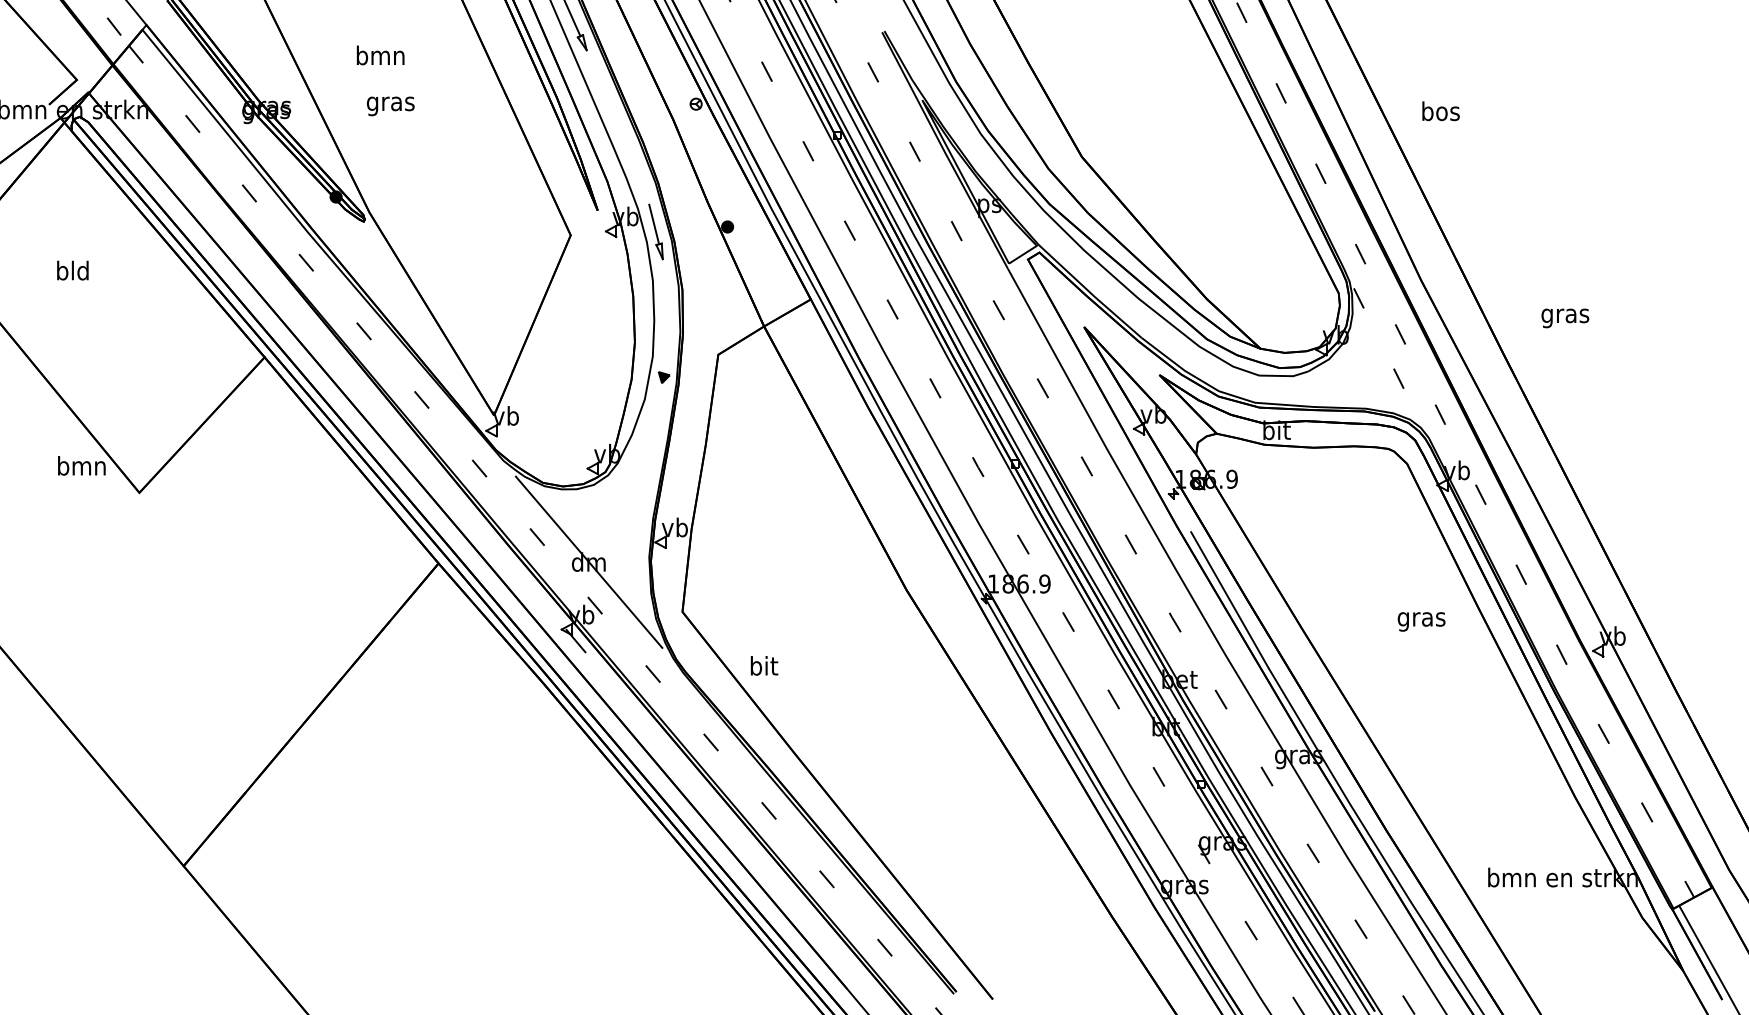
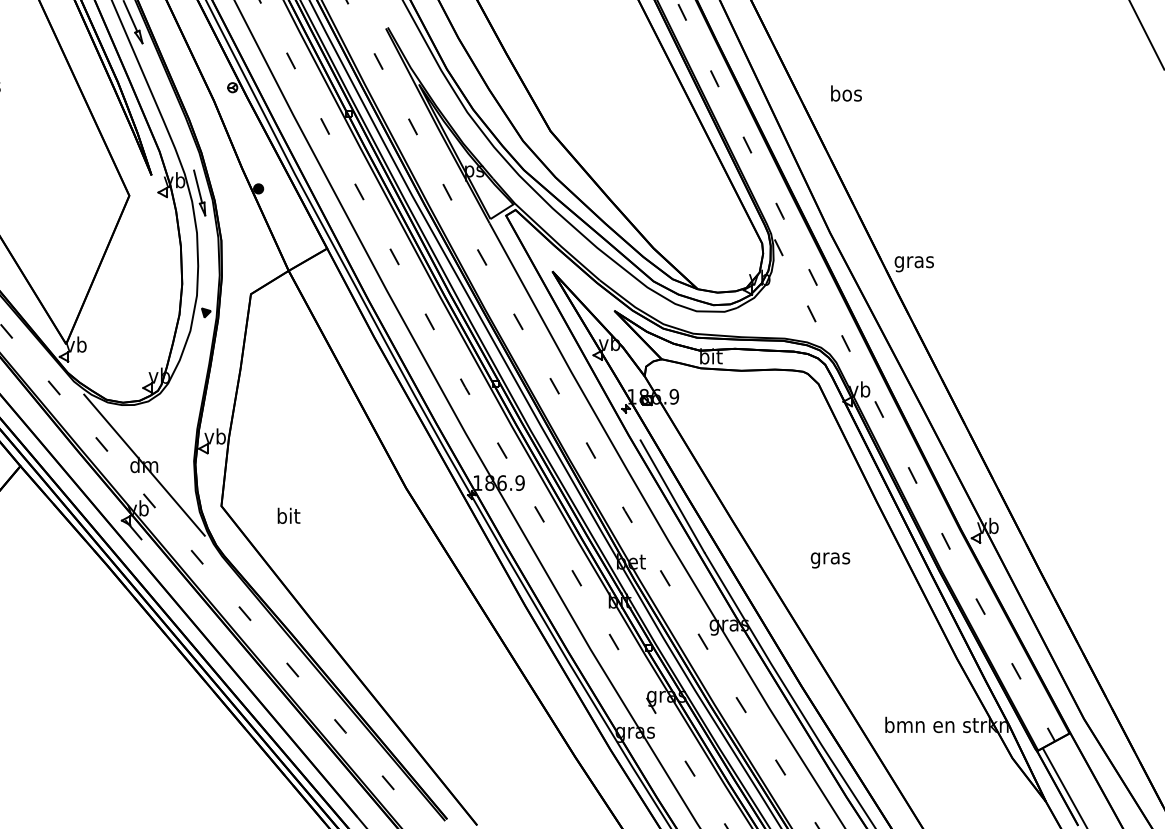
text: (1565, 318) -> (914, 264), moved
text: (1421, 621) -> (830, 560), moved
text: (764, 665) -> (289, 515), moved

